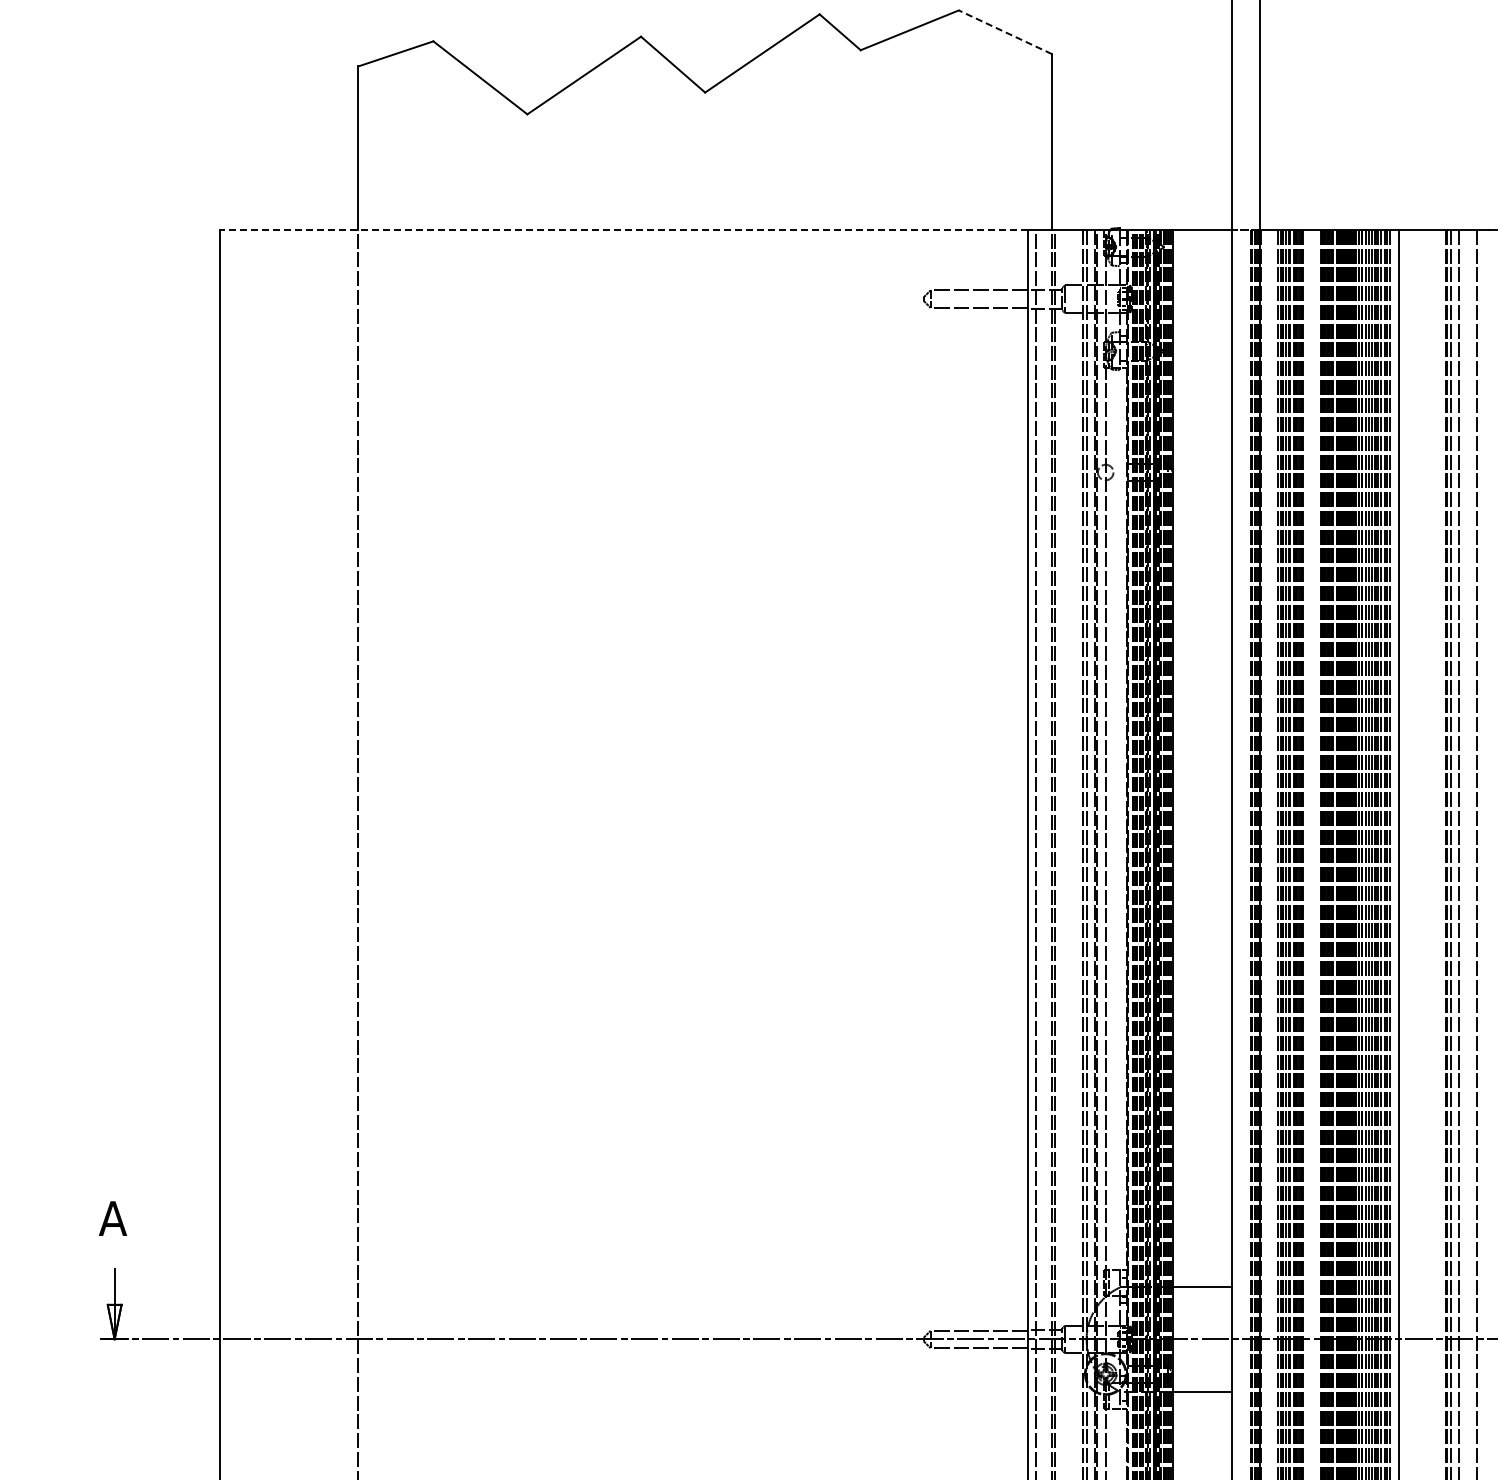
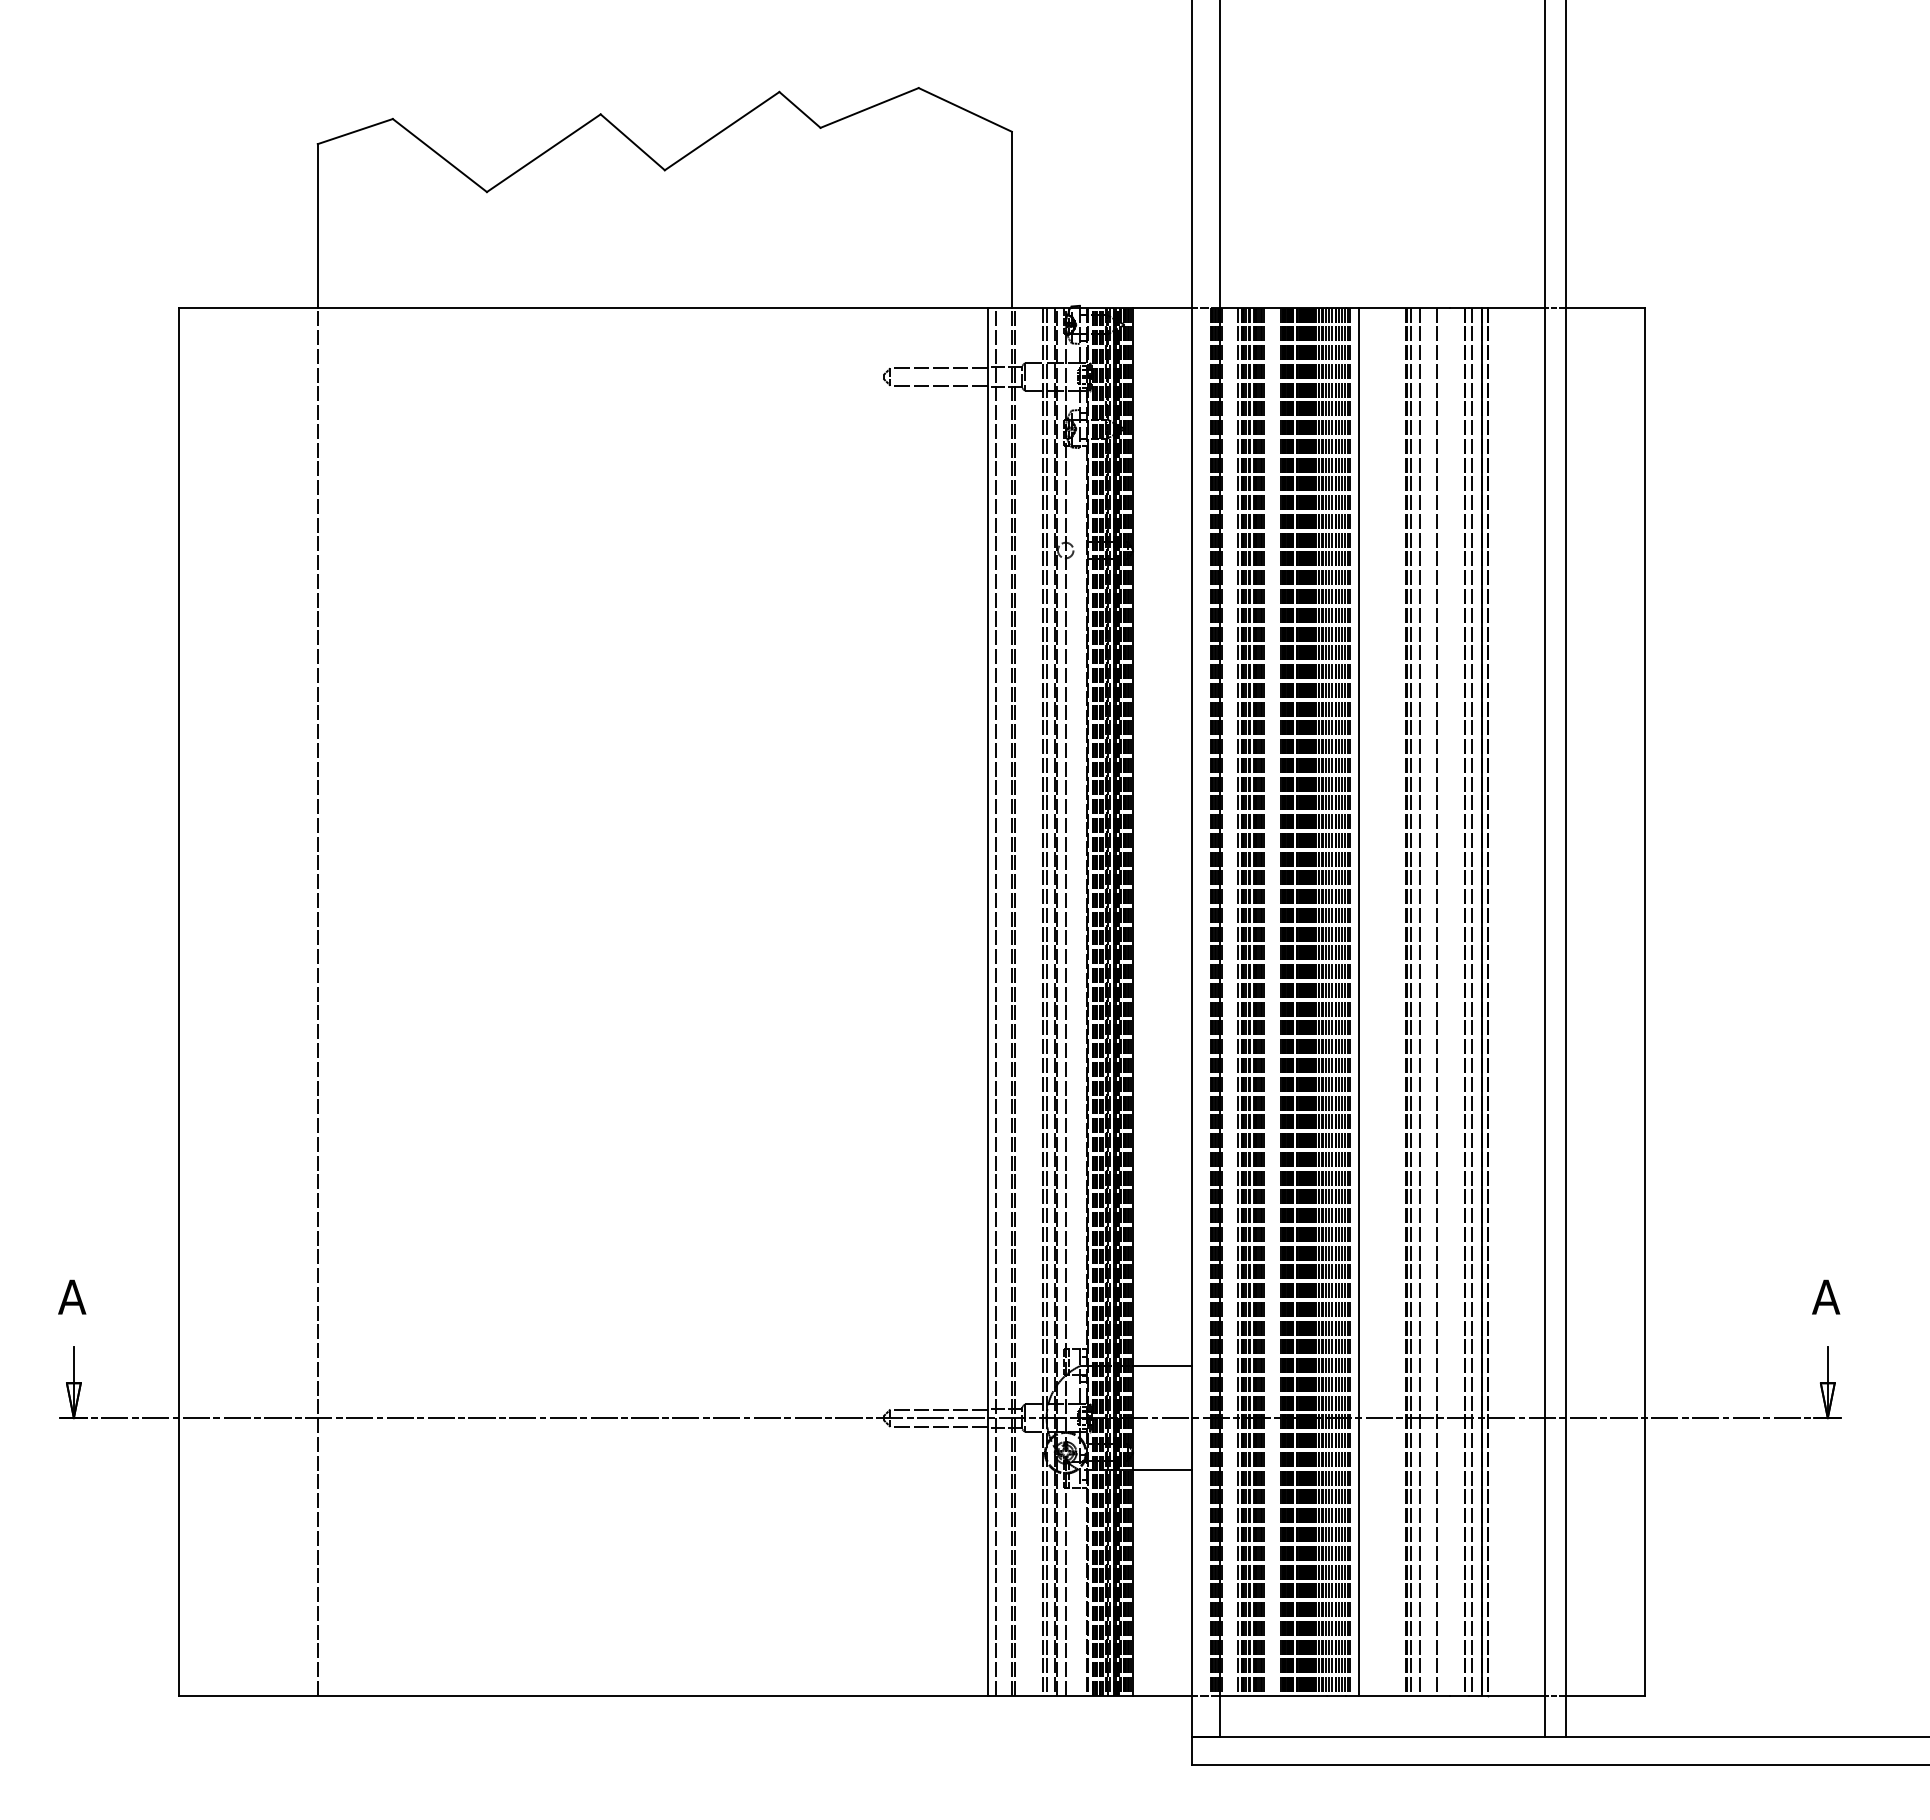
line: (1004, 31) -> (964, 109), dashed -> solid
line: (622, 229) -> (582, 307), dashed -> solid

